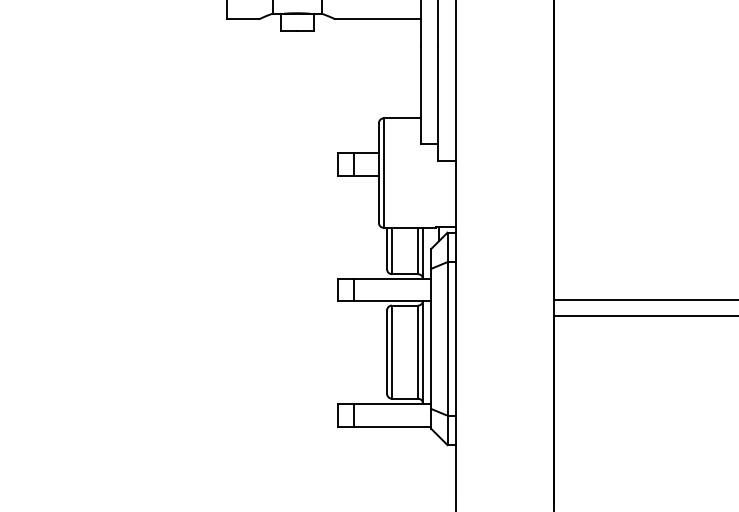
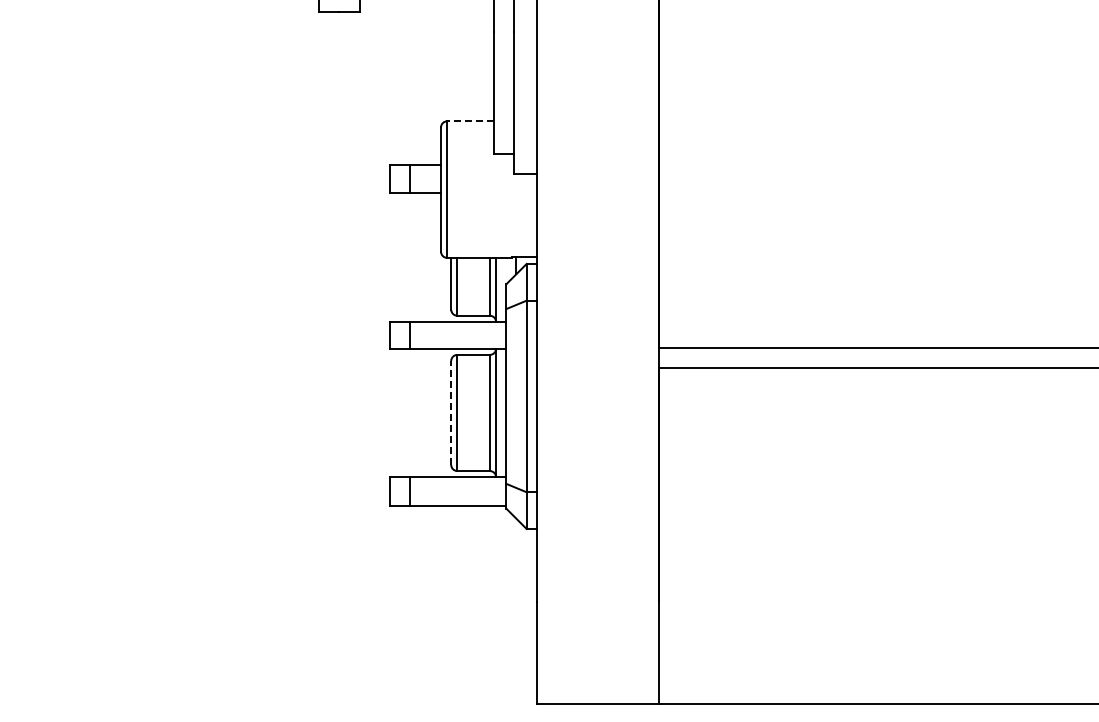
line: (402, 118) -> (470, 121), solid -> dashed
line: (387, 351) -> (451, 412), solid -> dashed

